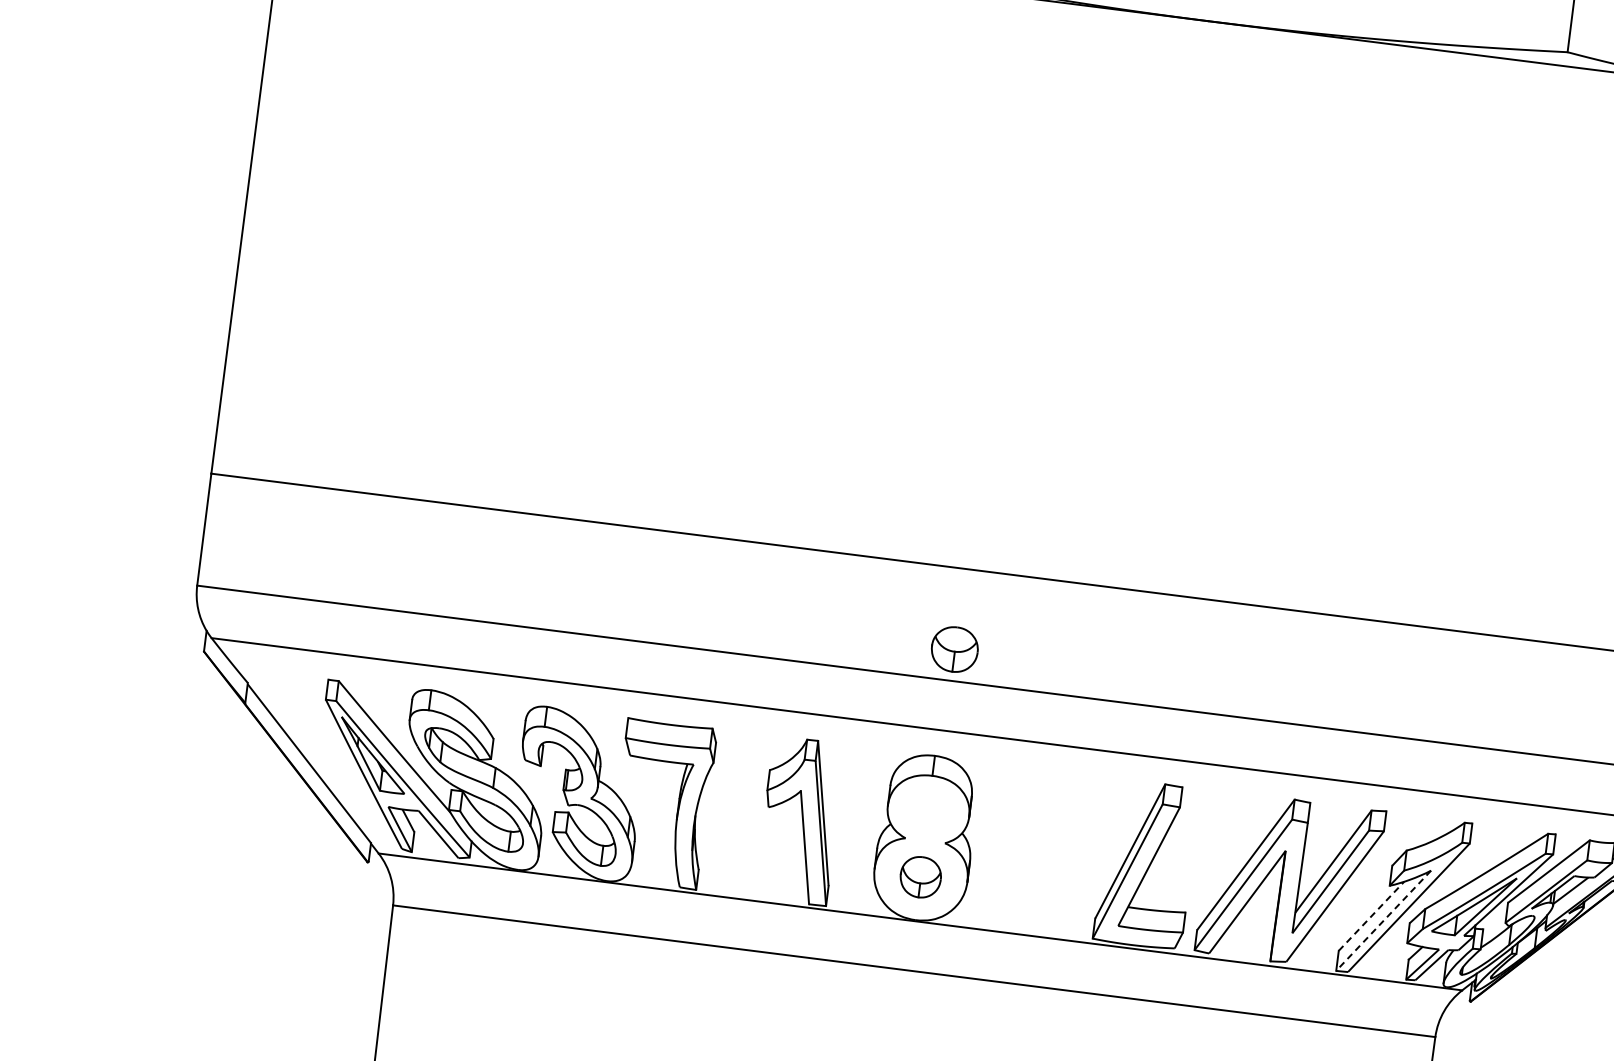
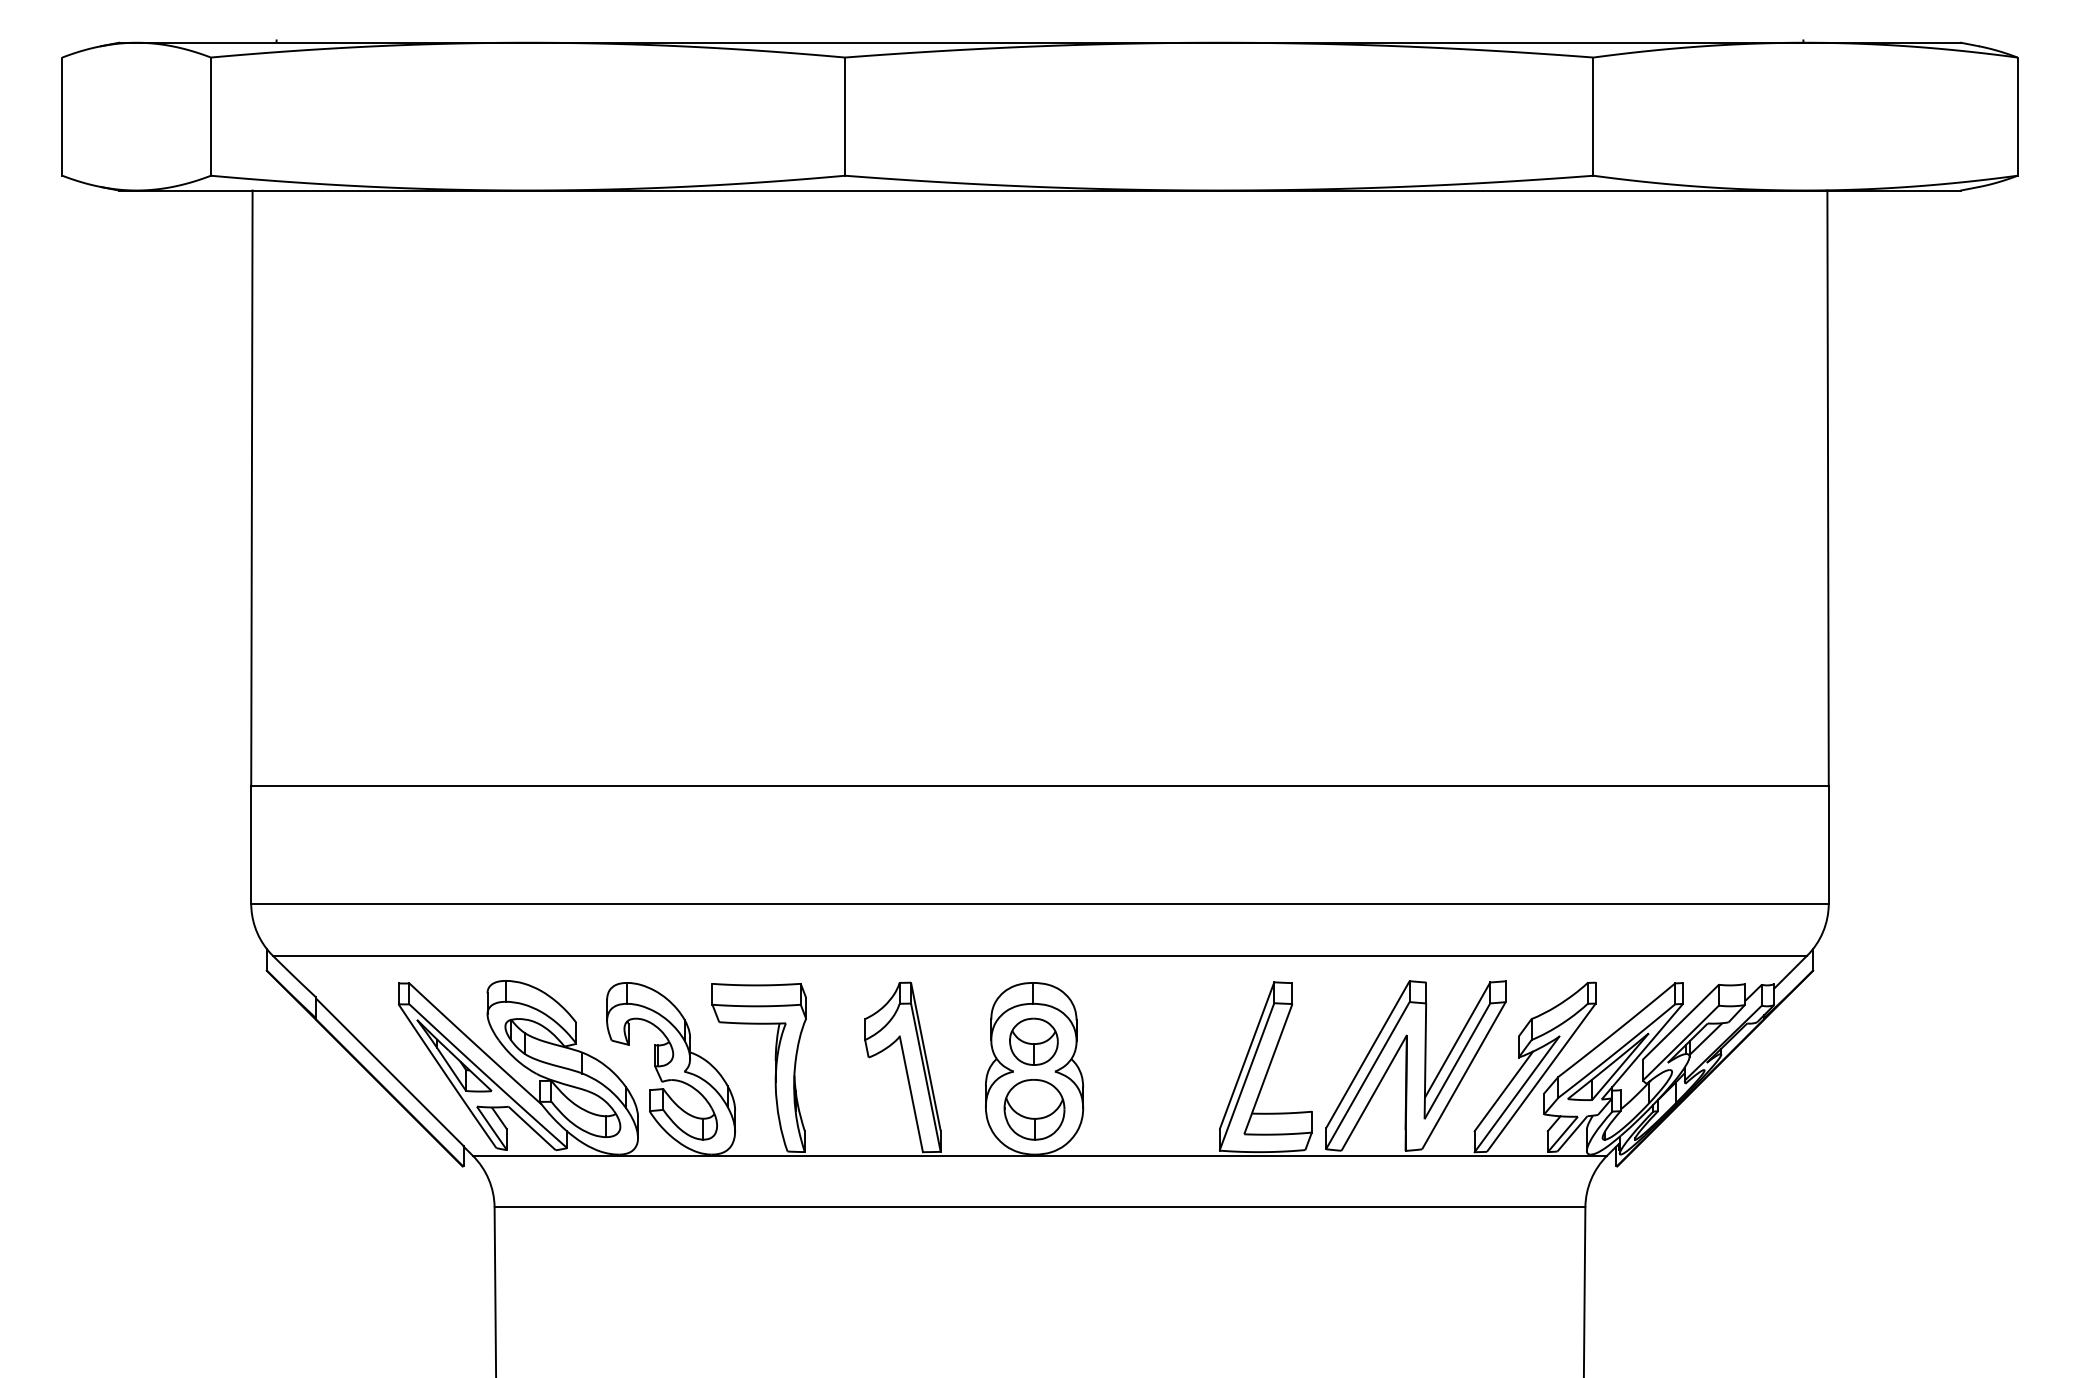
part: (954, 649) -> (1033, 1041), moved
part: (920, 876) -> (1034, 1109), size x1.43
line: (1372, 915) -> (1504, 1090), dashed -> solid
line: (1384, 920) -> (1517, 1094), dashed -> solid

